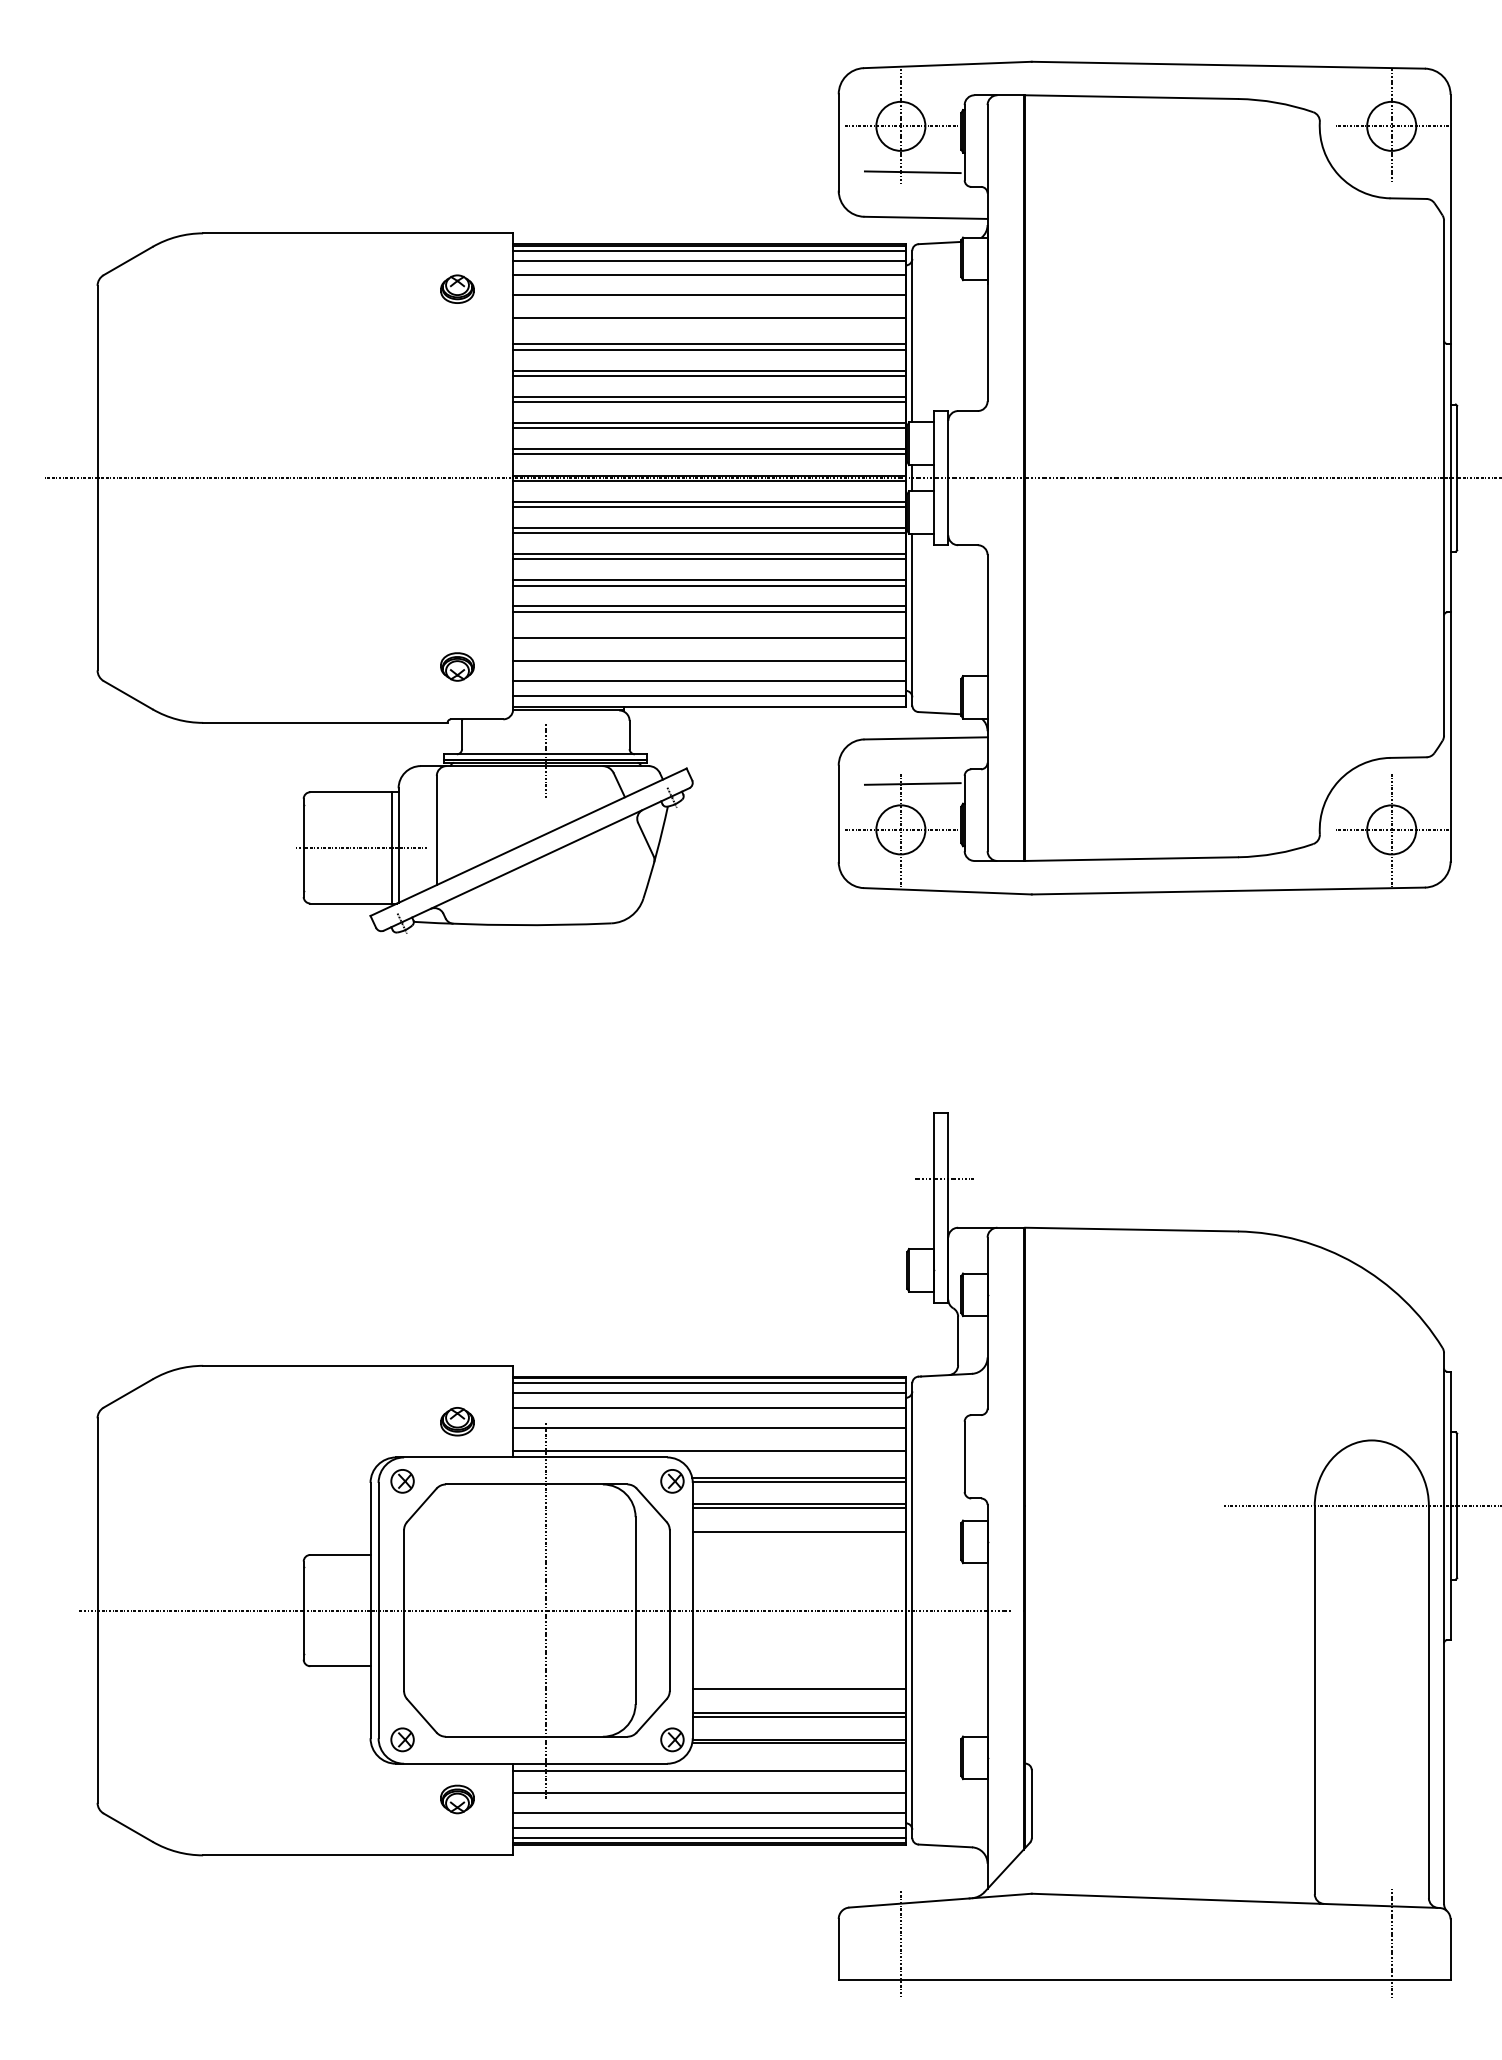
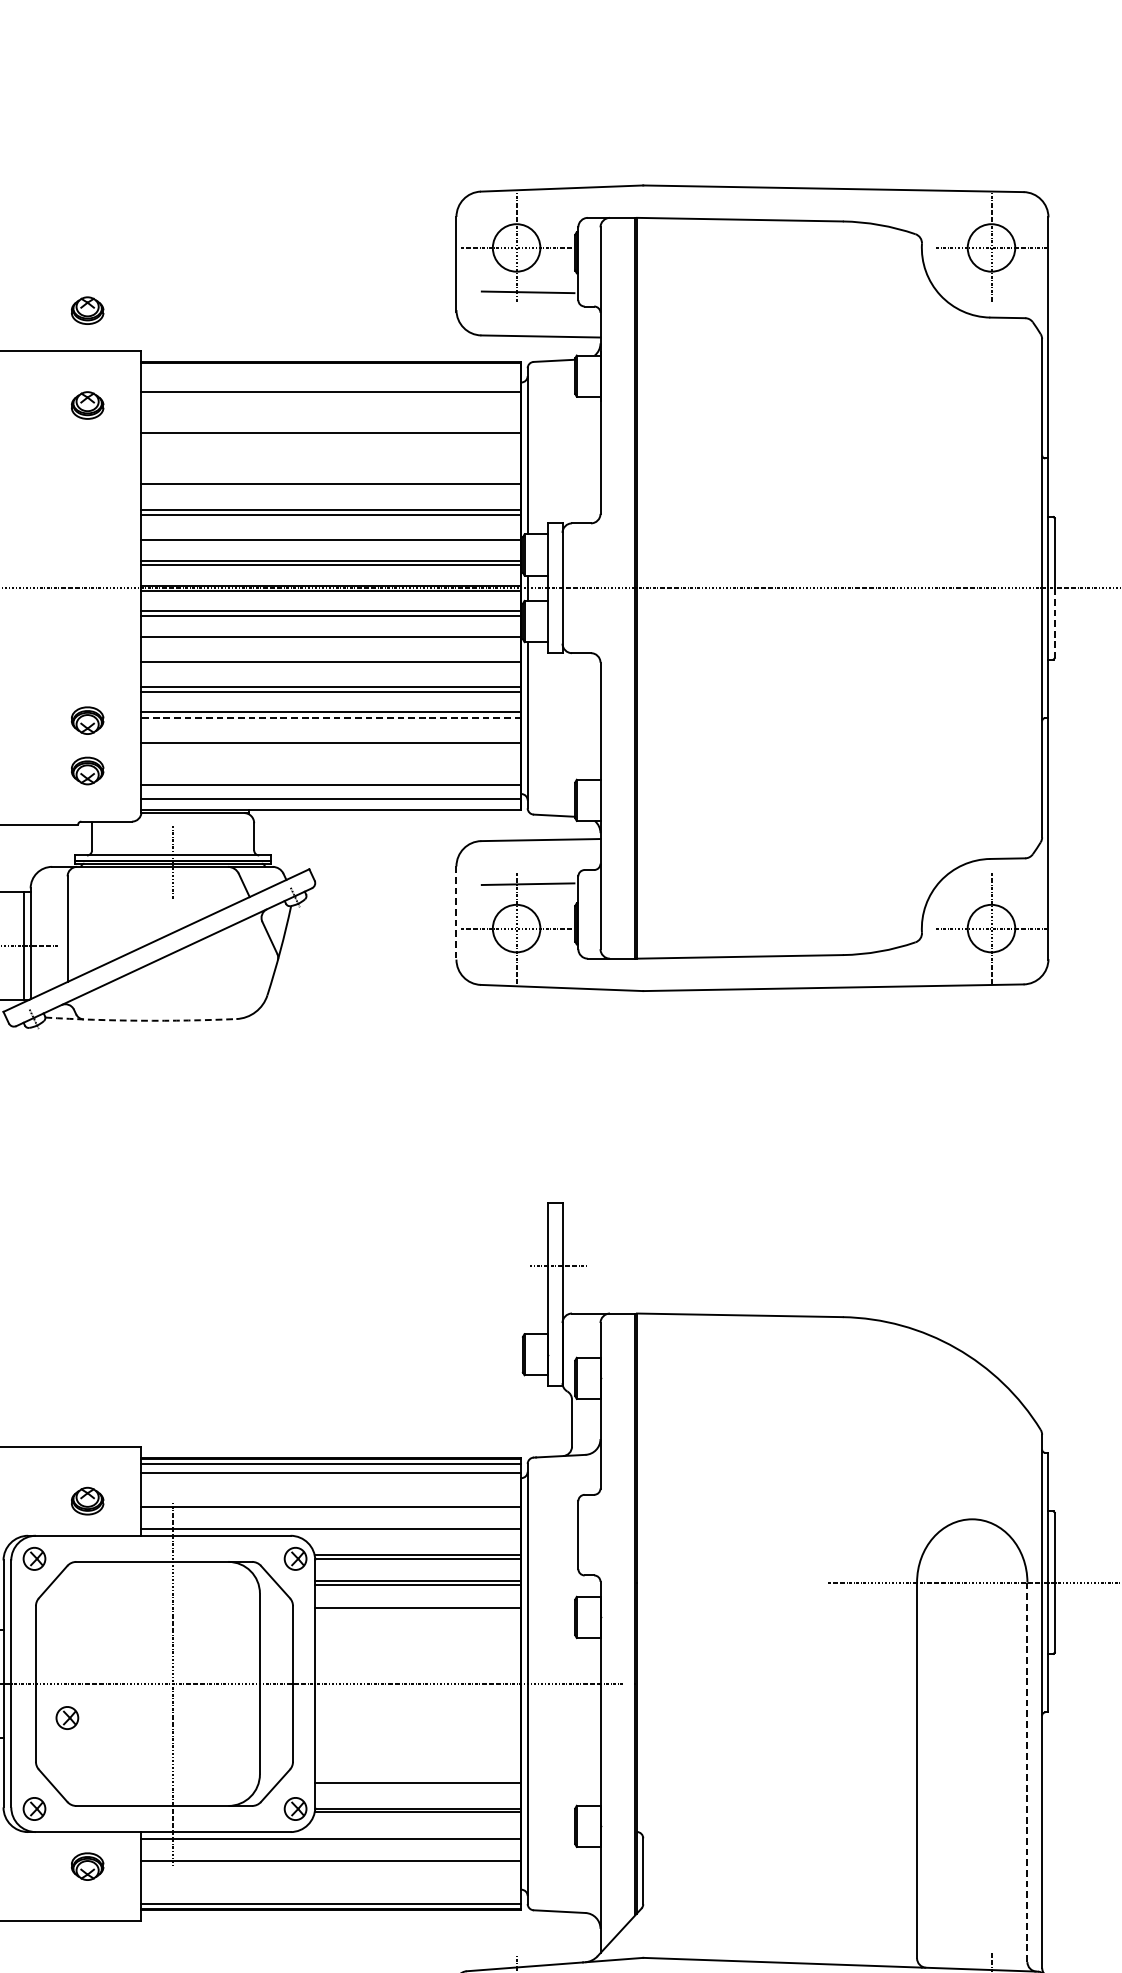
part: (457, 190) -> (87, 309), added
line: (709, 250) -> (331, 368), removed
line: (709, 260) -> (331, 377), removed
line: (709, 295) -> (331, 411), removed
line: (709, 344) -> (331, 458), removed
line: (709, 349) -> (331, 463), removed
line: (709, 376) -> (331, 489), removed
line: (709, 423) -> (331, 535), removed
line: (1457, 514) -> (1055, 623), solid -> dashed
line: (709, 533) -> (331, 641), removed
line: (709, 559) -> (331, 667), removed
line: (708, 611) -> (330, 717), solid -> dashed
part: (457, 614) -> (87, 720), added
line: (709, 660) -> (331, 764), removed
line: (838, 814) -> (456, 913), solid -> dashed
arc: (512, 925) -> (140, 1021), solid -> dashed
line: (709, 1407) -> (331, 1487), removed
part: (436, 1645) -> (67, 1717), added
line: (798, 1689) -> (417, 1760), removed
line: (1428, 1702) -> (1027, 1772), solid -> dashed
line: (798, 1717) -> (417, 1787), removed
line: (709, 1813) -> (331, 1880), removed
line: (709, 1828) -> (331, 1894), removed

